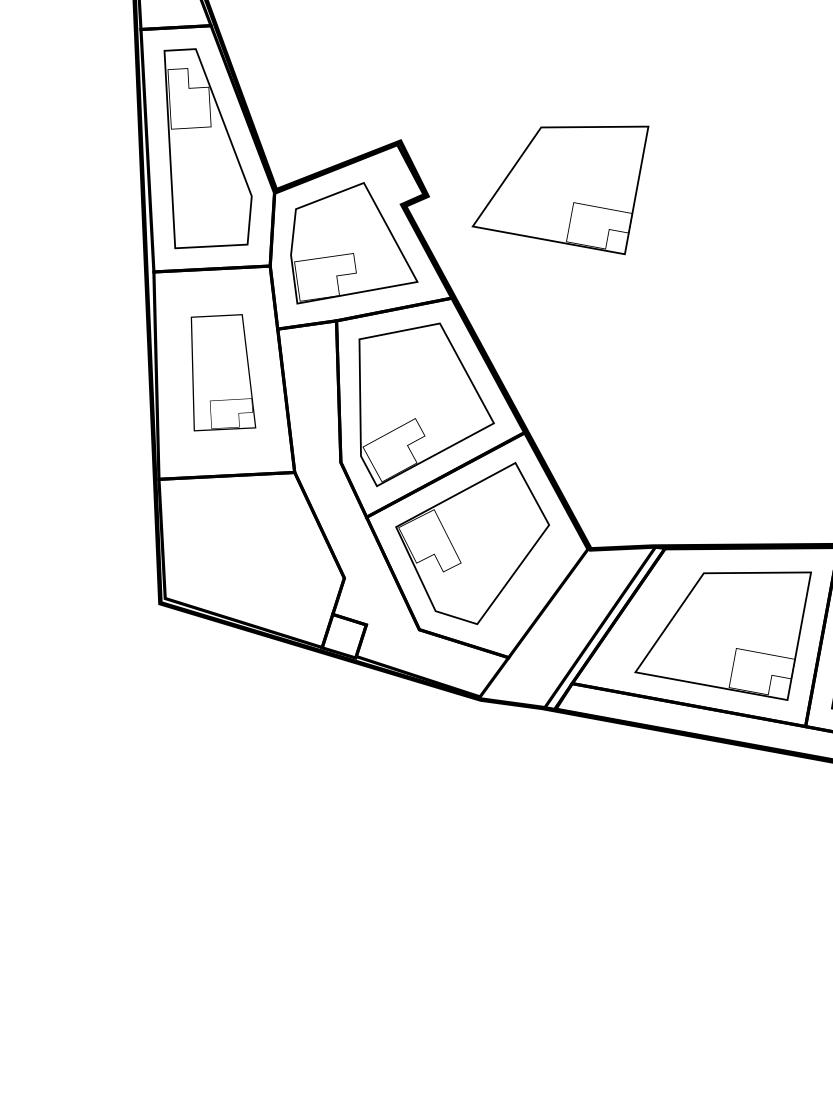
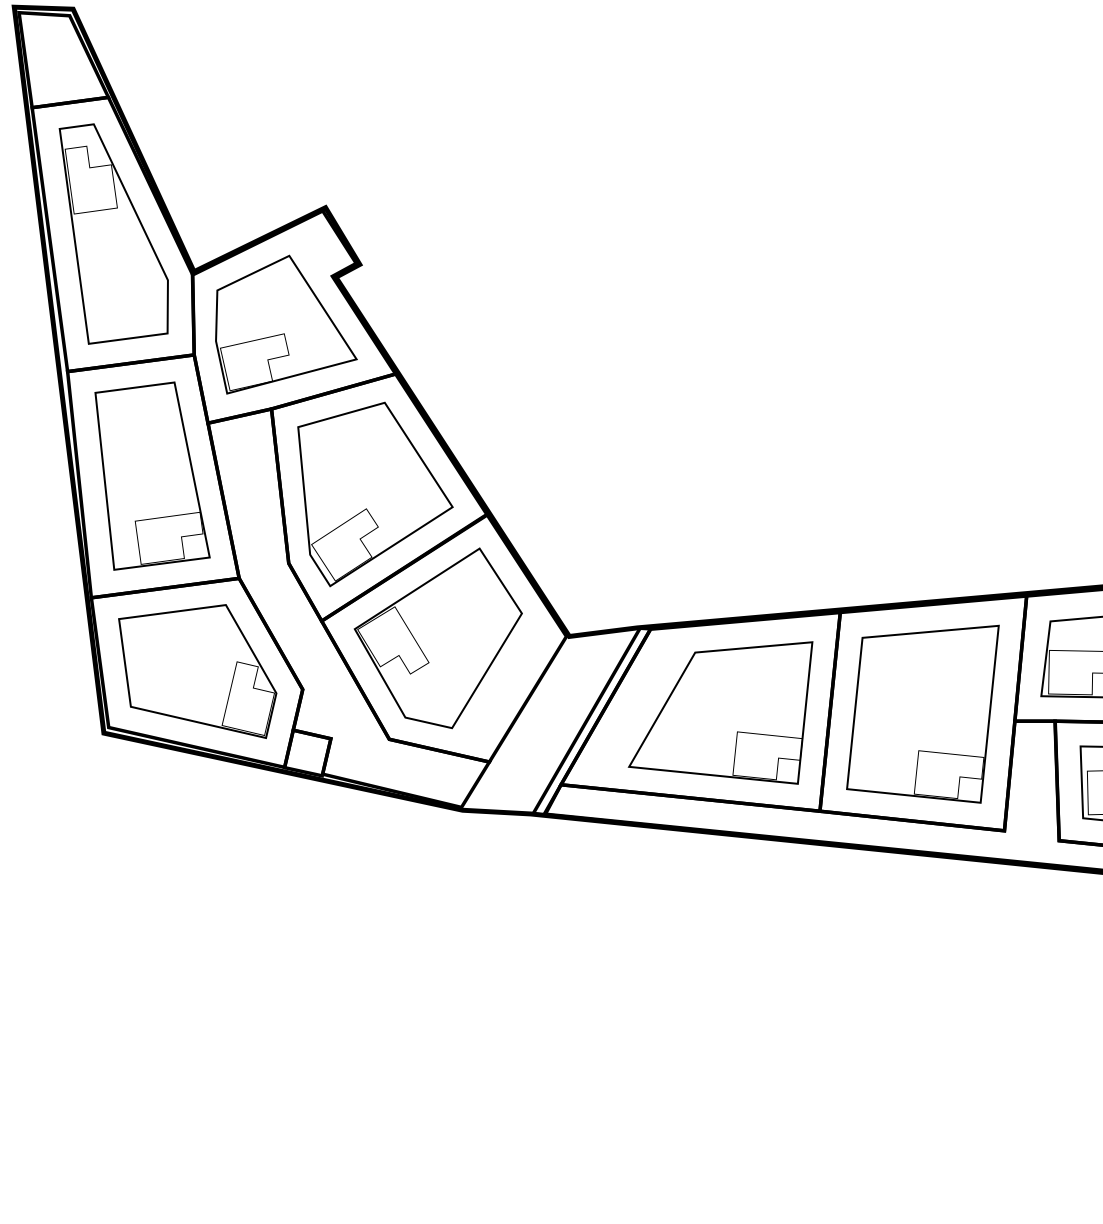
part: (559, 183) -> (503, 239), removed
part: (223, 372) -> (152, 475), size x1.43
part: (250, 554) -> (197, 671), added

